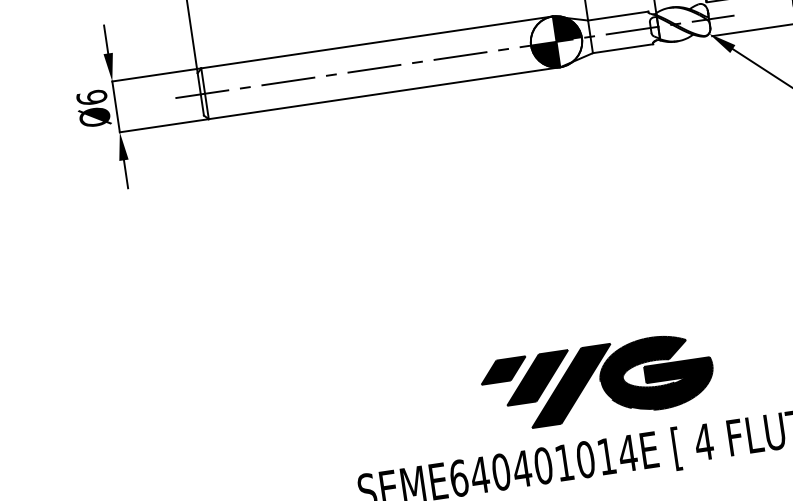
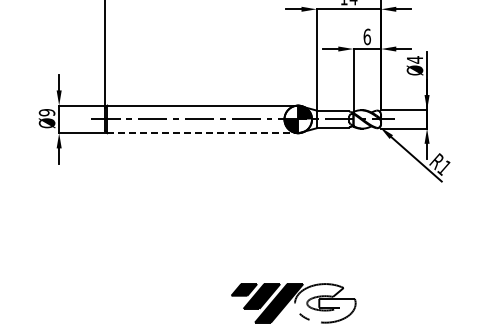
line: (385, 93) -> (203, 133), solid -> dashed
text: (90, 97) -> (46, 112), Ø6 -> Ø9
fill: (656, 373) -> (325, 303), removed

